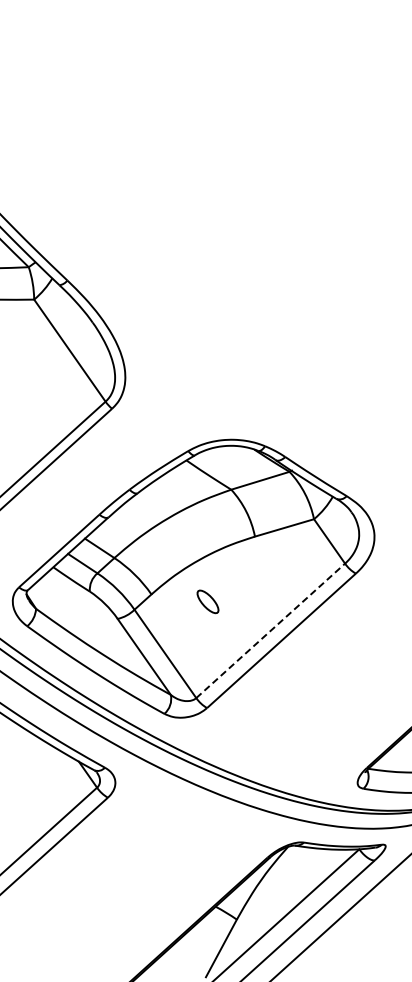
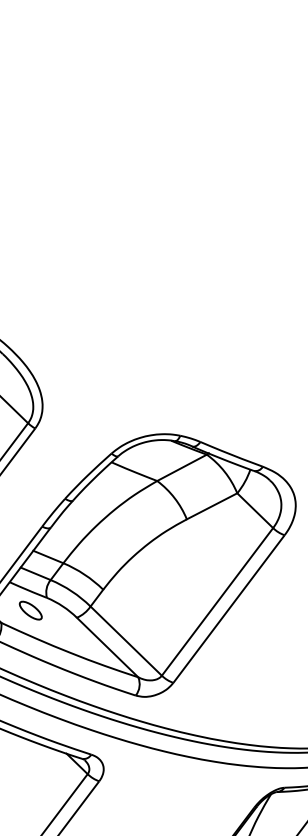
part: (207, 601) -> (30, 610), moved
line: (271, 630) -> (218, 601), dashed -> solid

